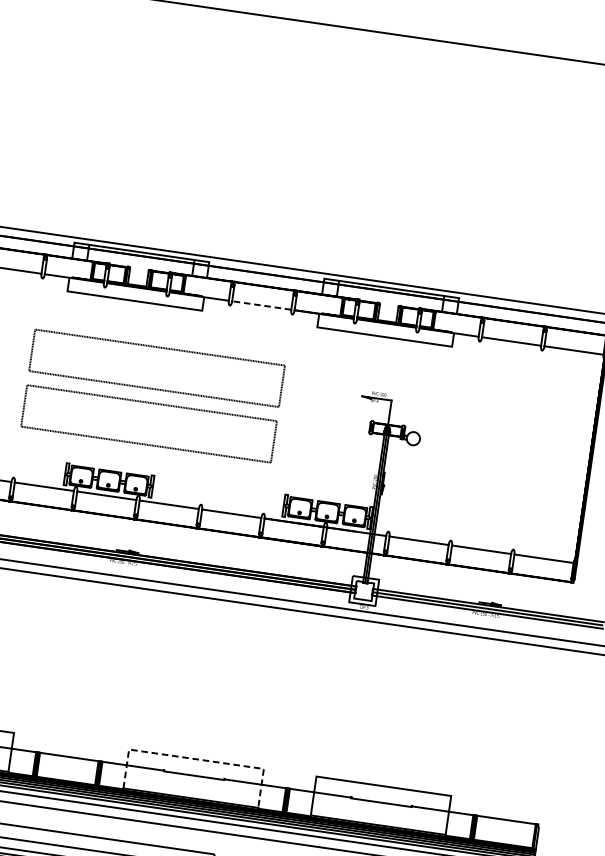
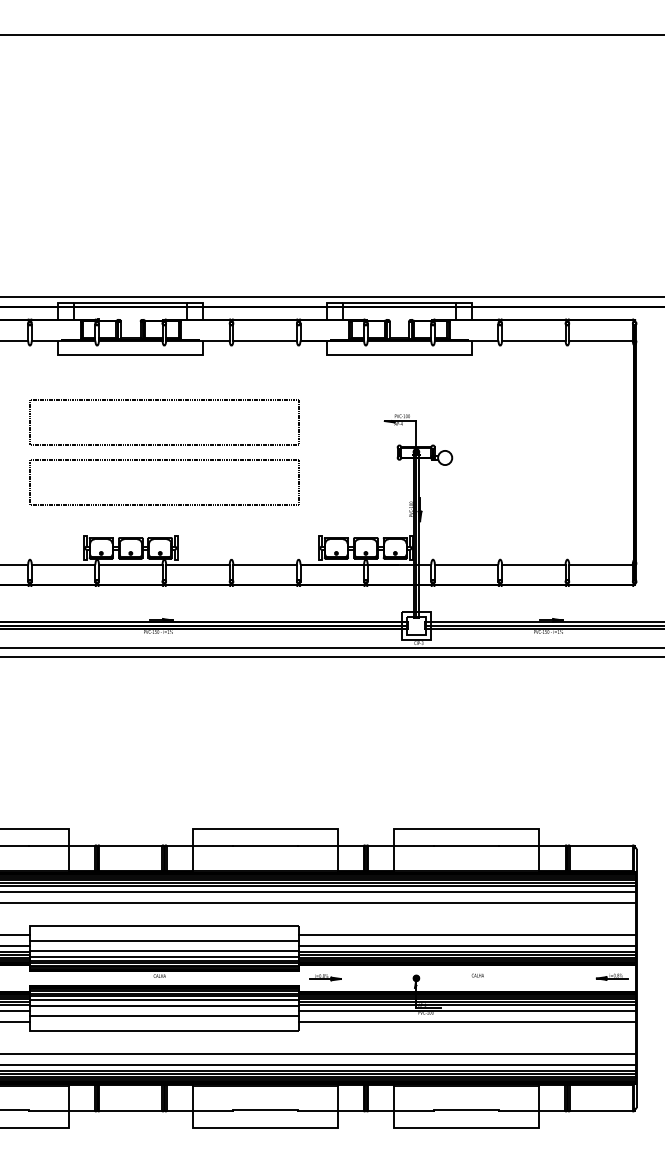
line: (262, 305) -> (265, 340), dashed -> solid
line: (196, 759) -> (265, 828), dashed -> solid

